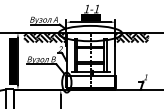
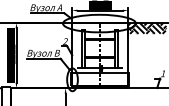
hatch: (45, 37) -> (48, 28), removed

